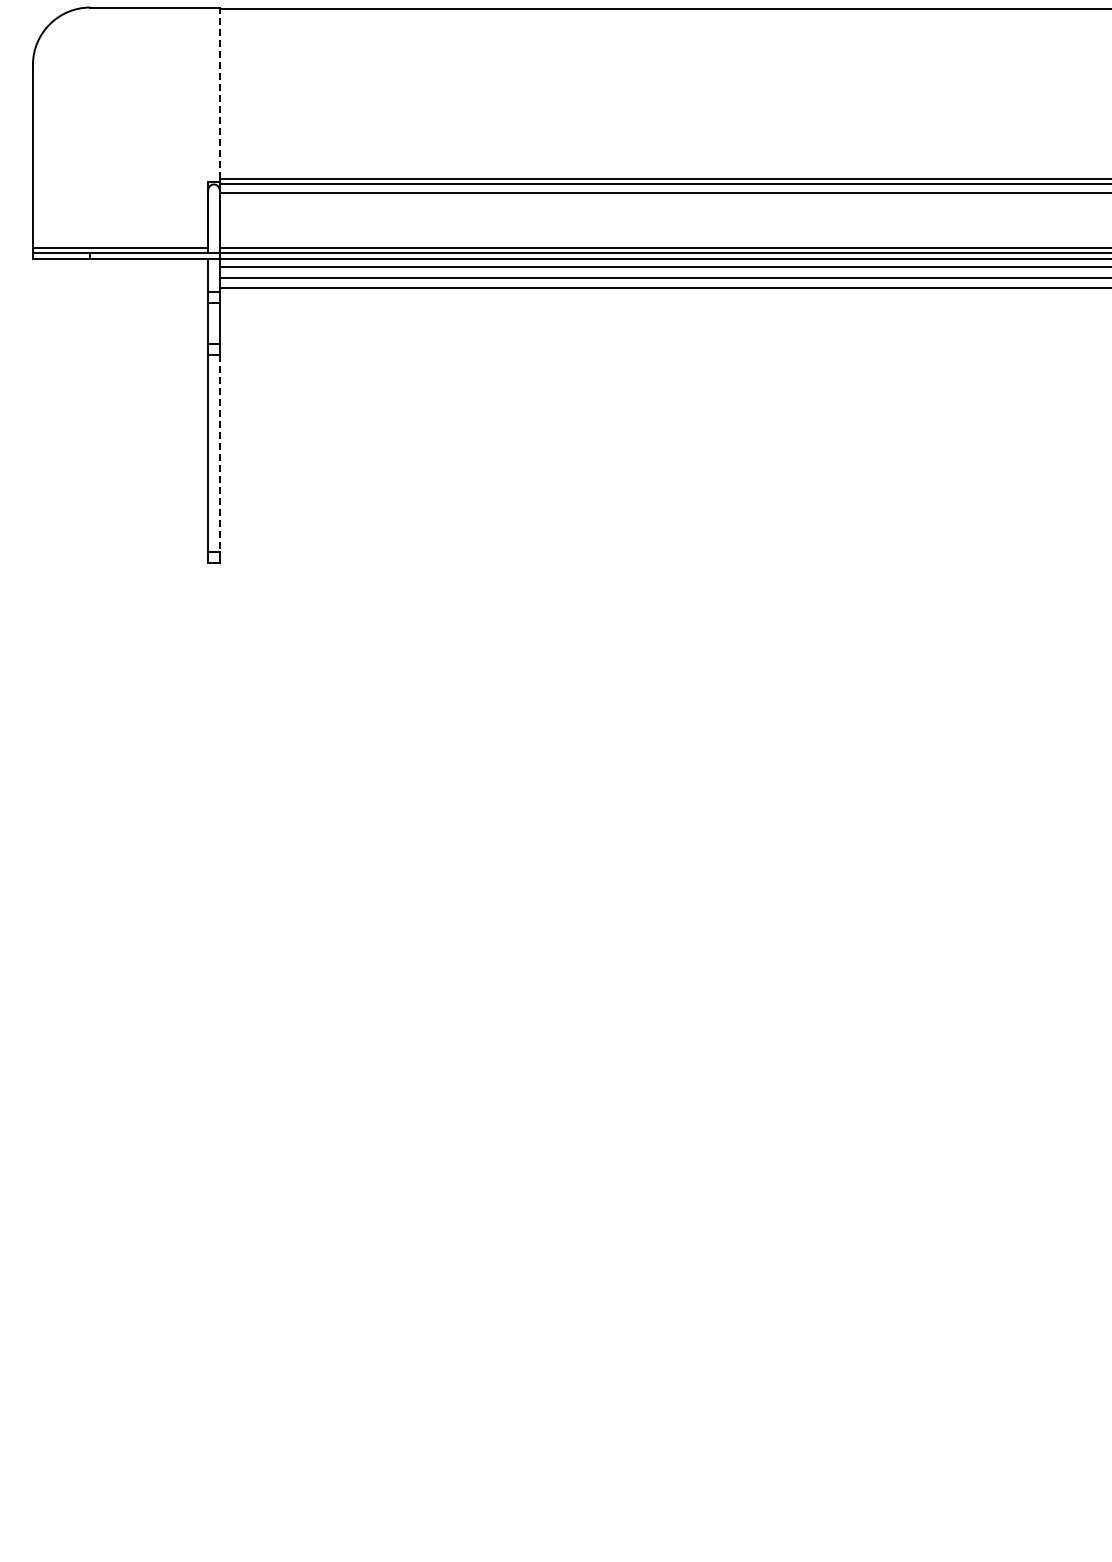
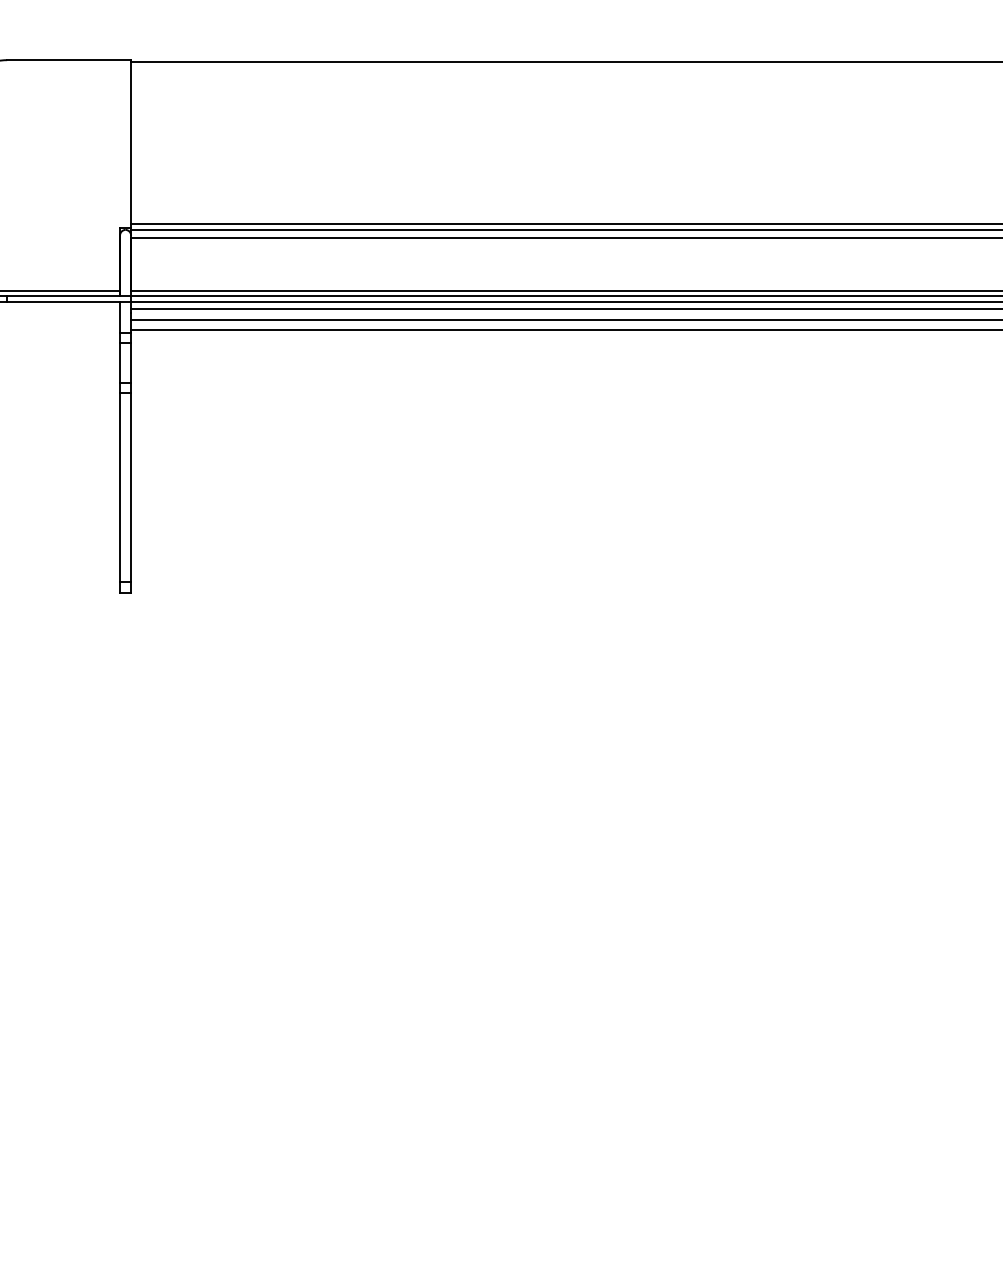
line: (219, 93) -> (130, 142), dashed -> solid
line: (219, 453) -> (130, 487), dashed -> solid

